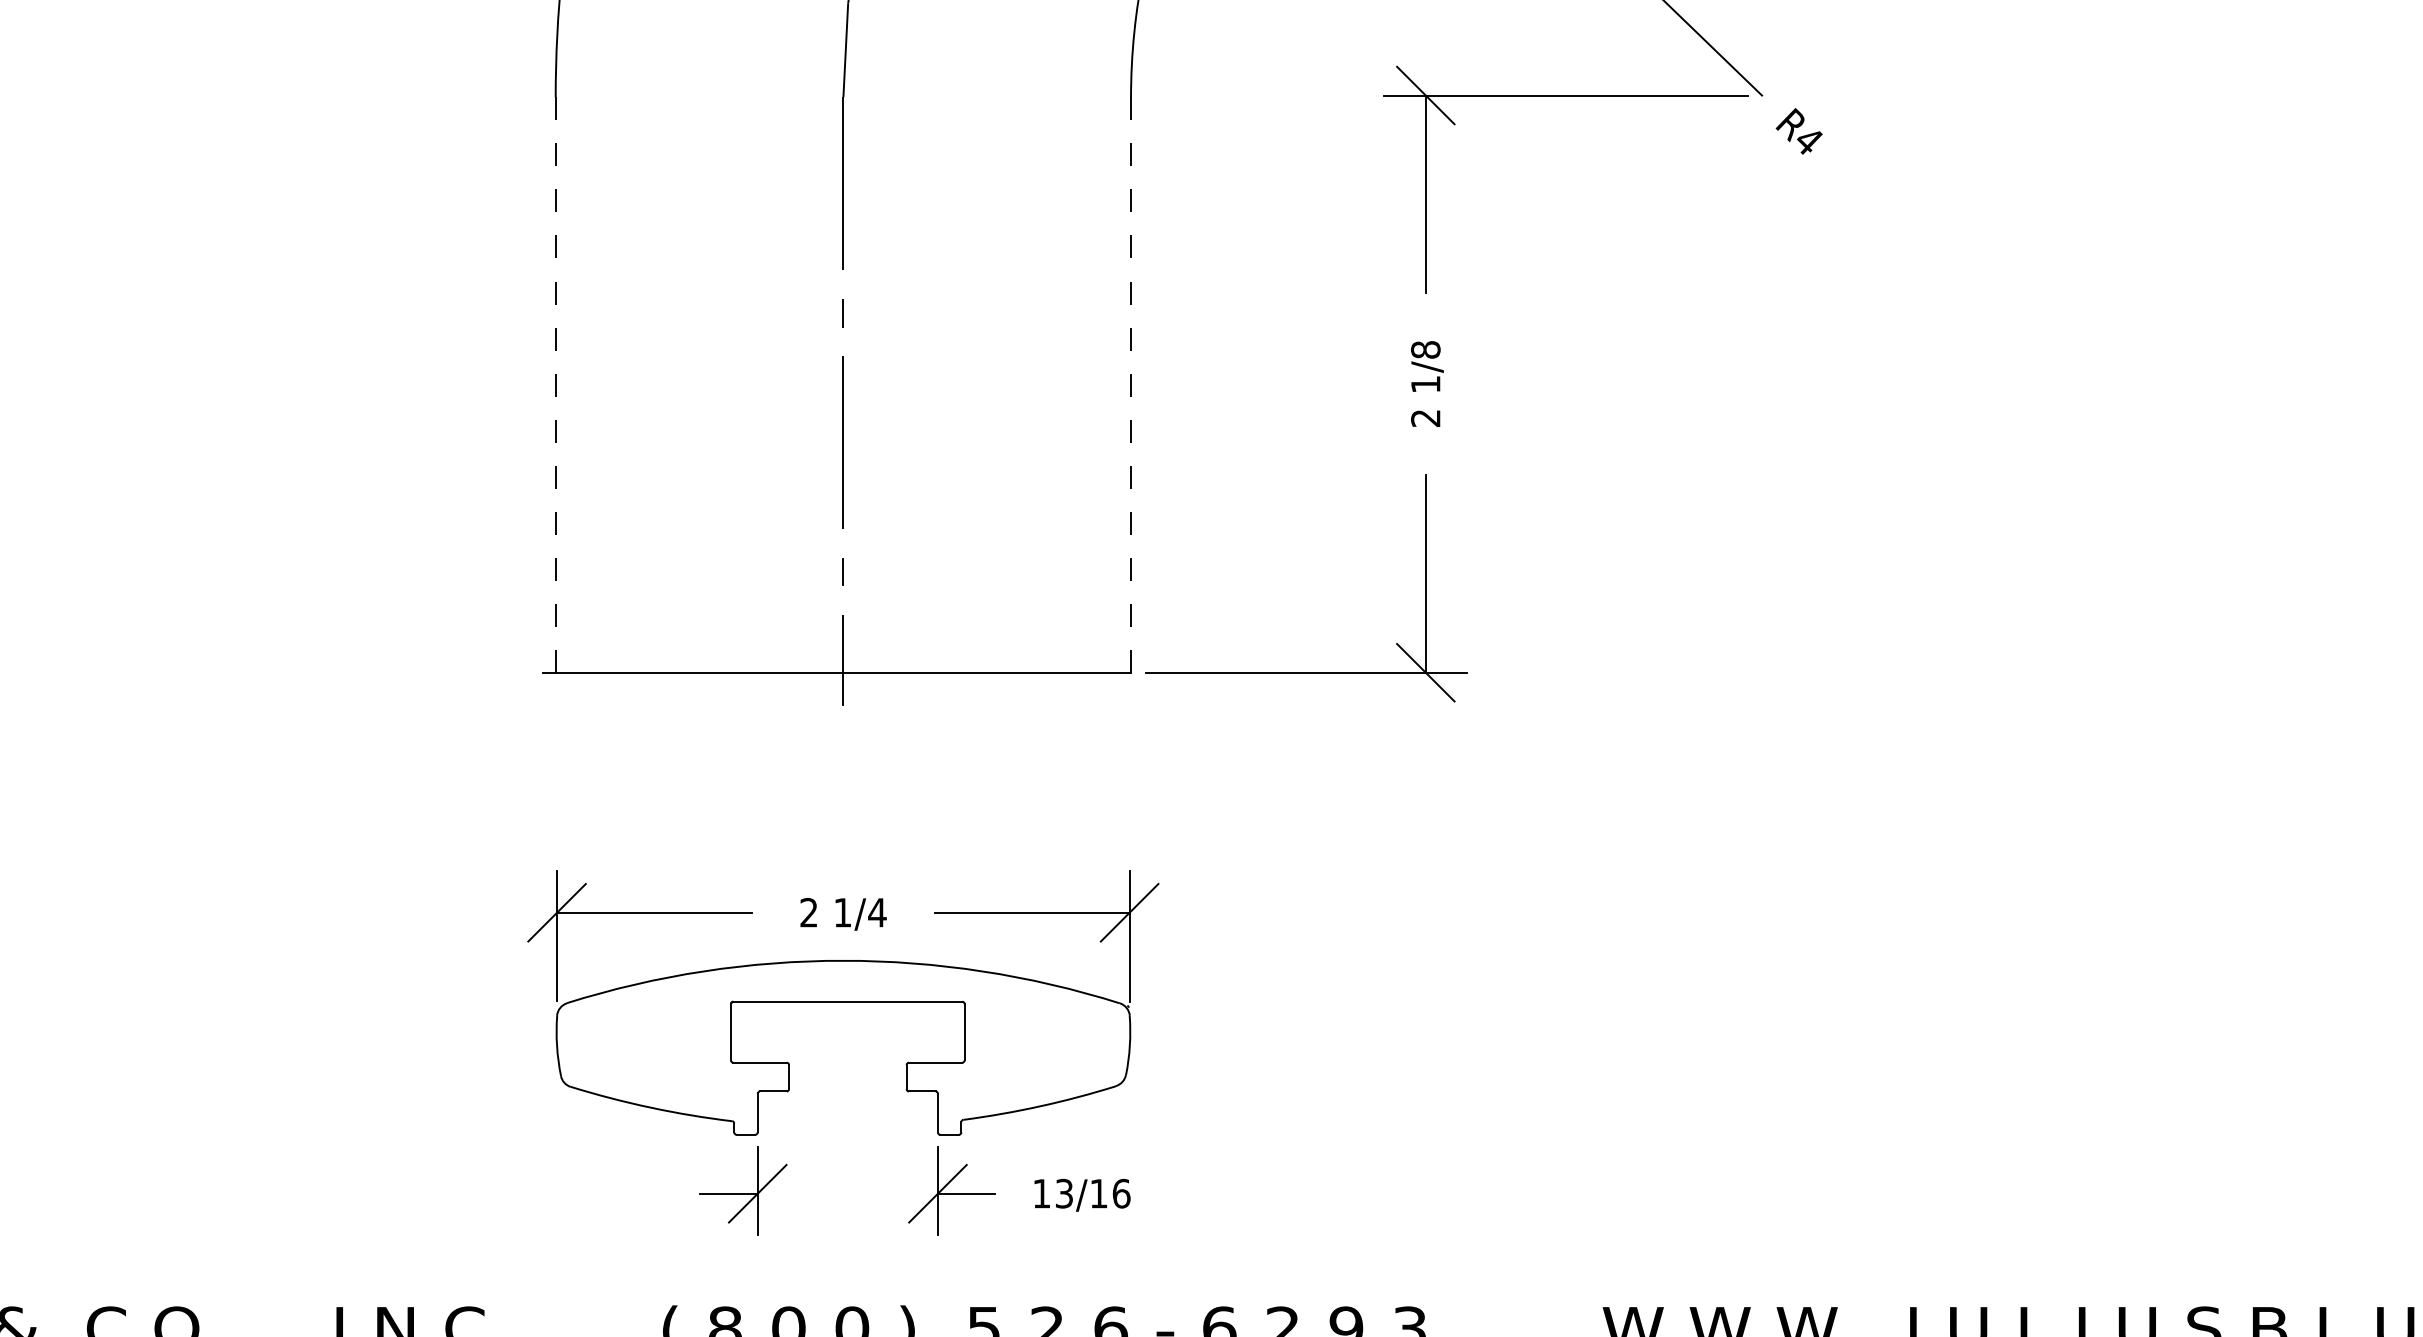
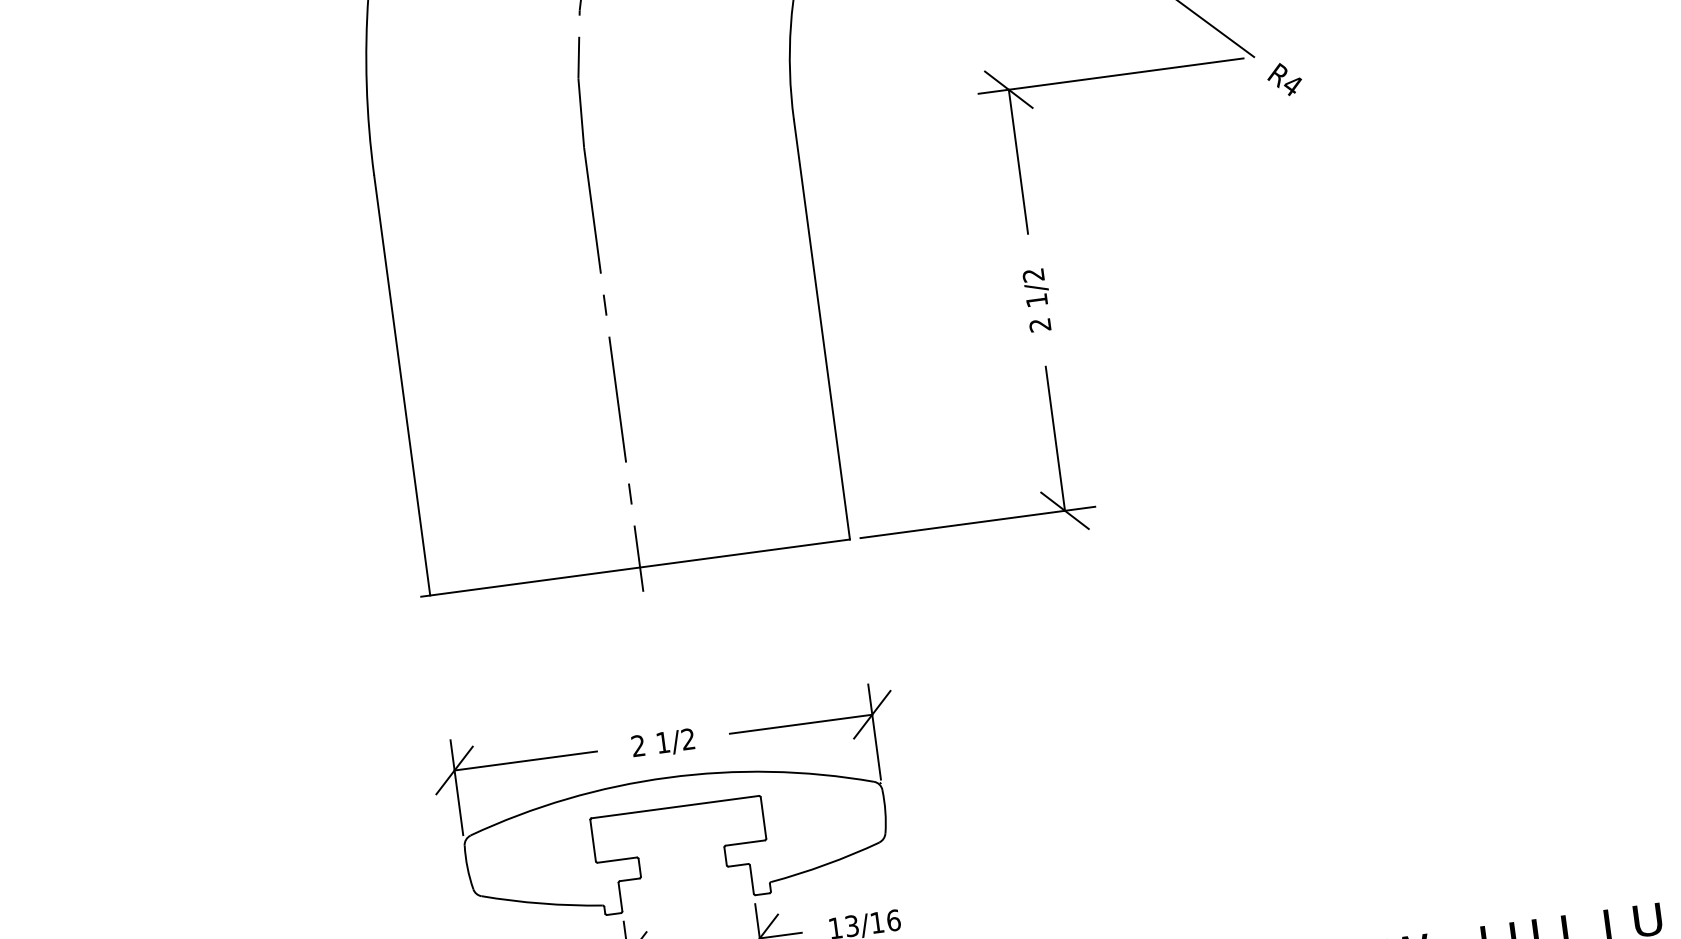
text: (1425, 349) -> (1033, 275), 1/8 -> 1/2
line: (555, 385) -> (402, 385), dashed -> solid
line: (1131, 385) -> (822, 329), dashed -> solid
text: (877, 912) -> (688, 739), 1/4 -> 1/2

